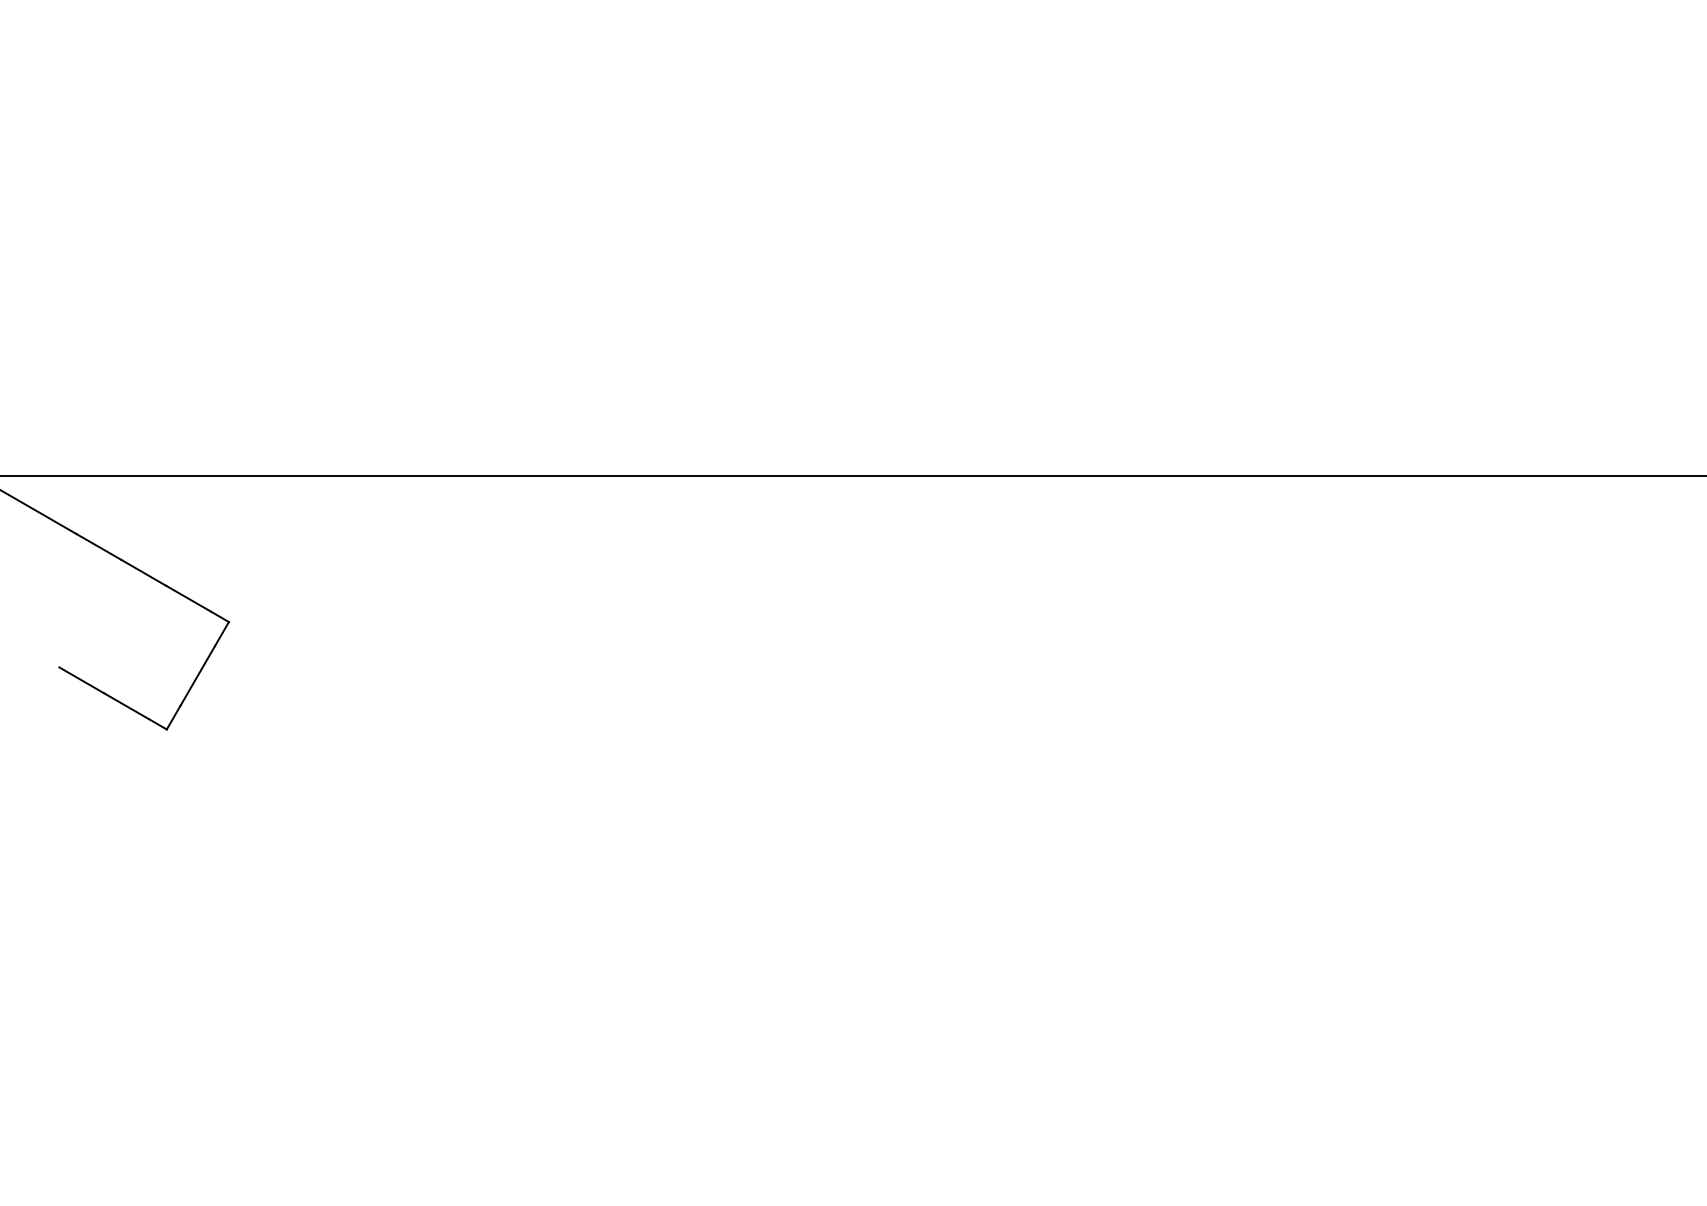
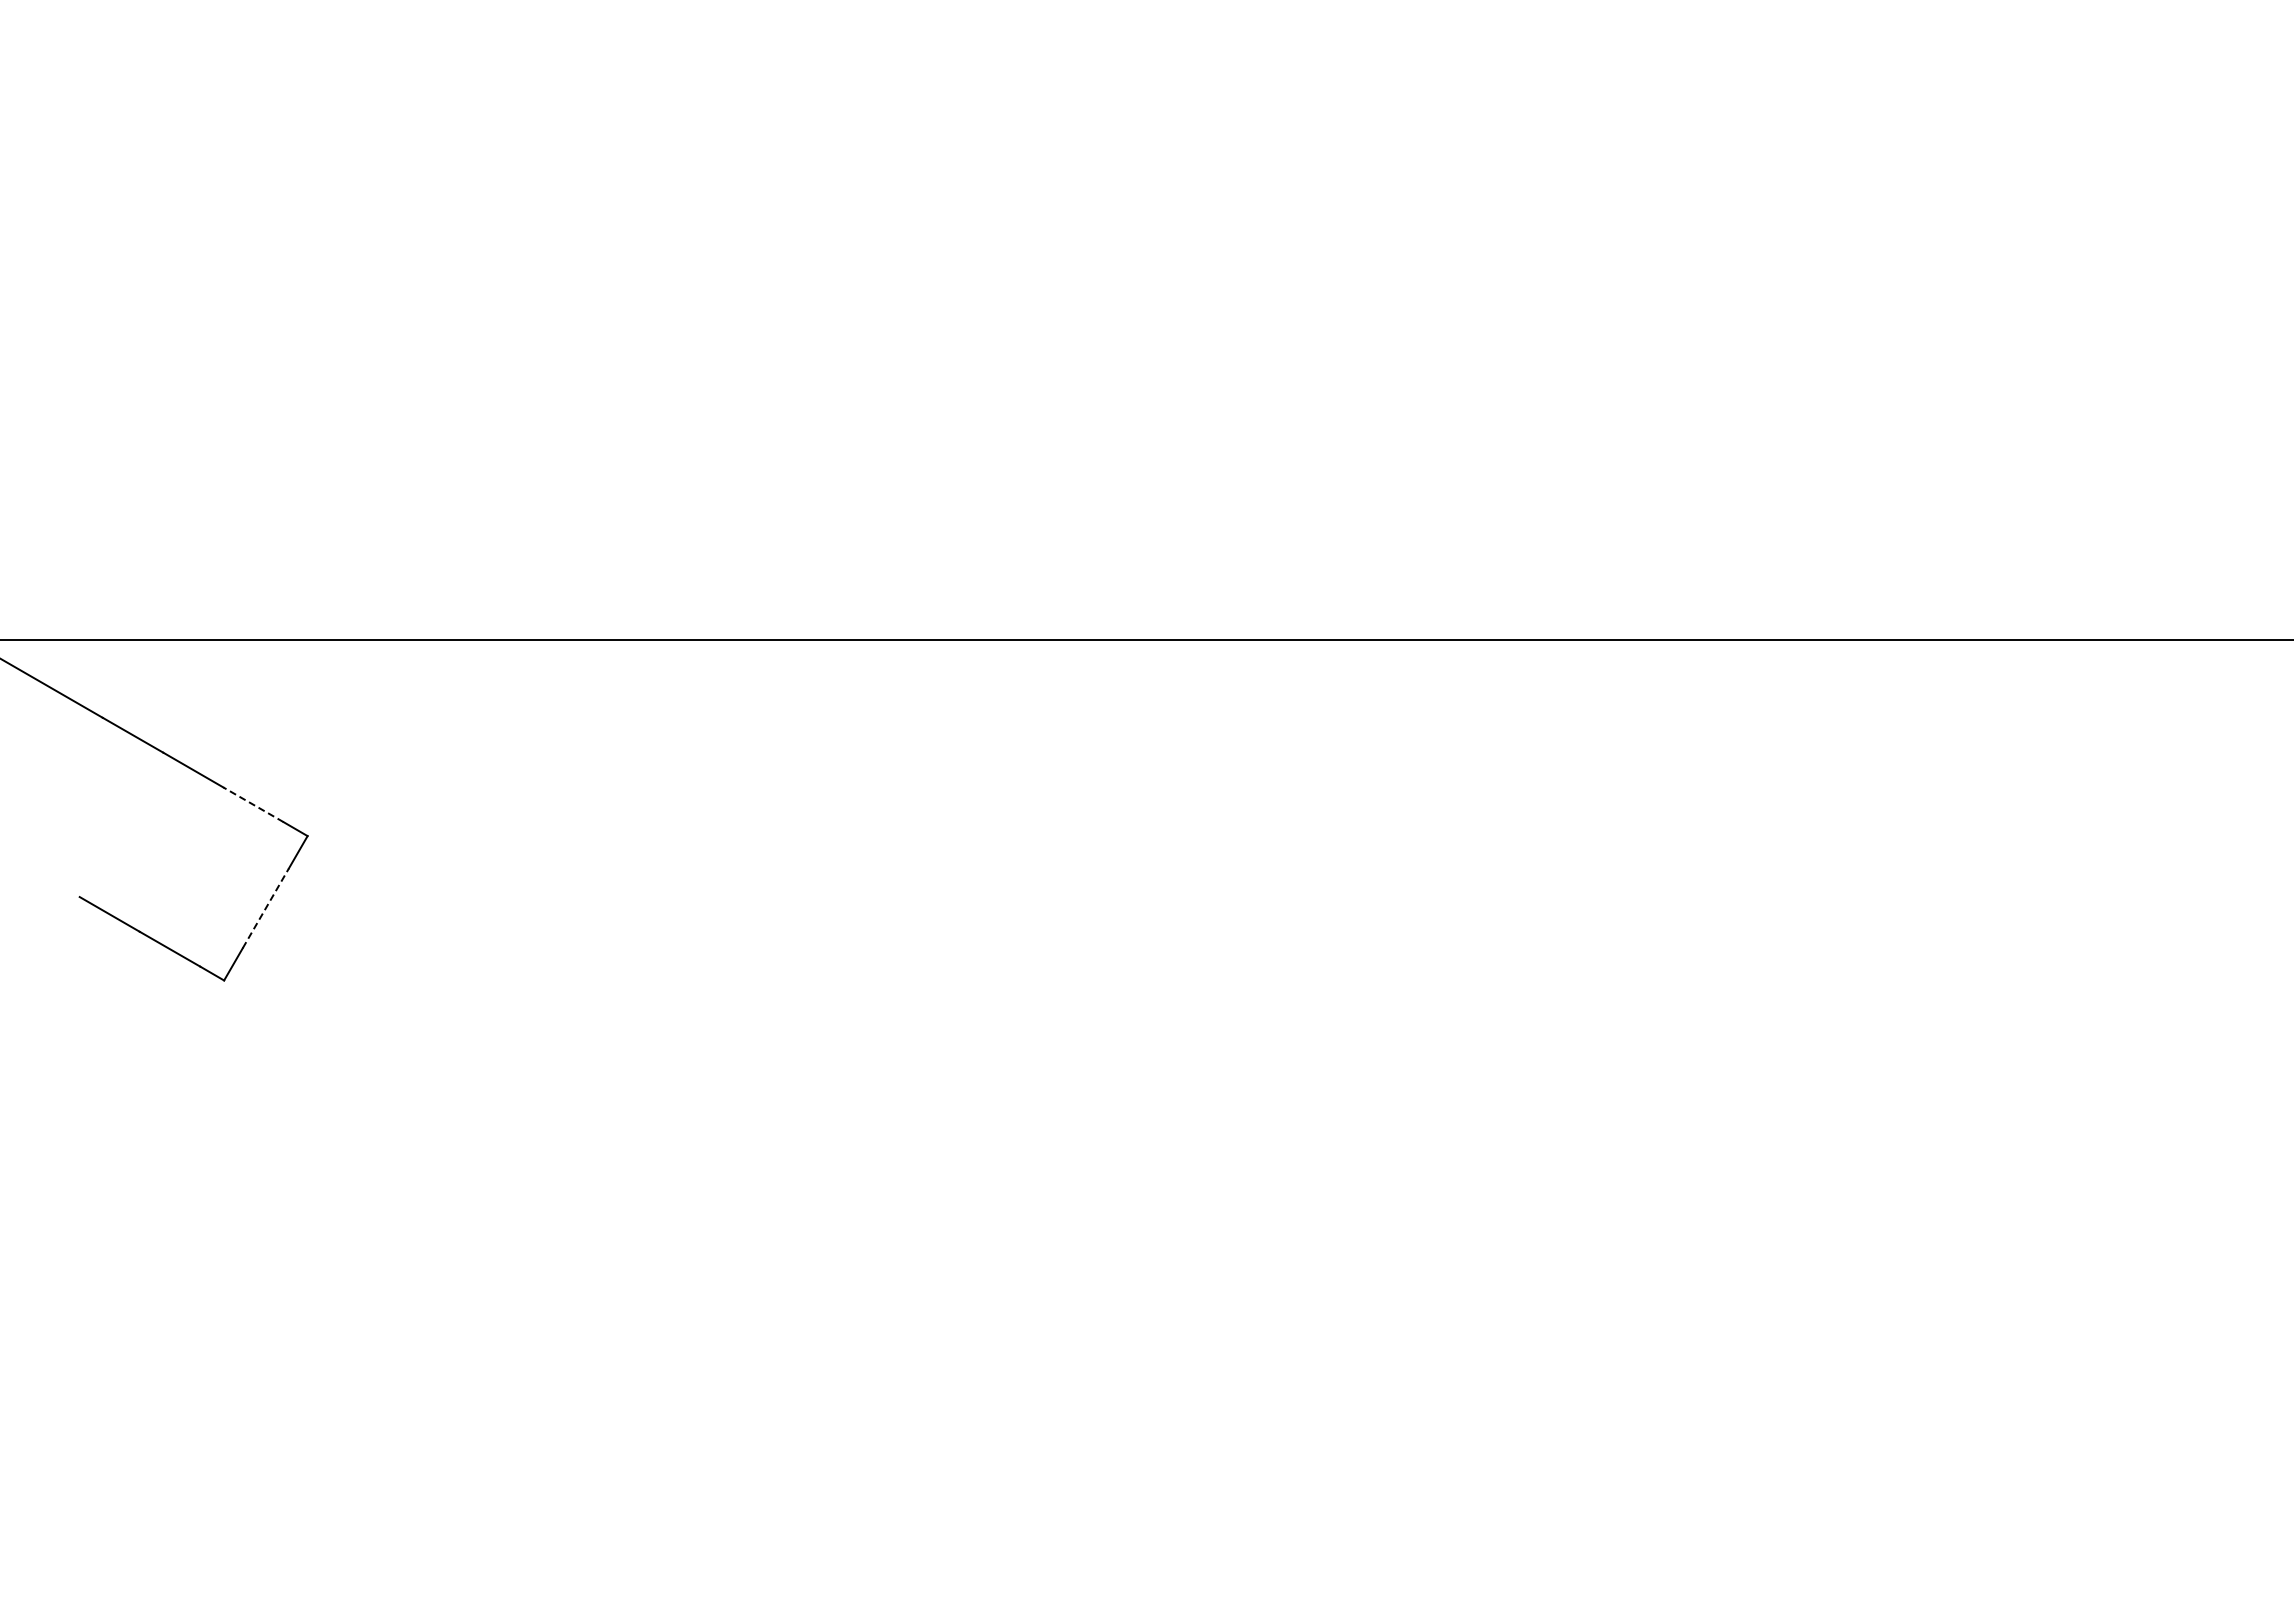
line: (188, 598) -> (253, 804), solid -> dashed
line: (198, 675) -> (266, 907), solid -> dashed

